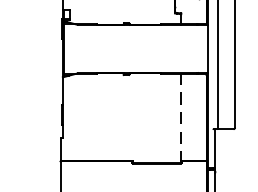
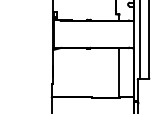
line: (181, 117) -> (119, 72), dashed -> solid

